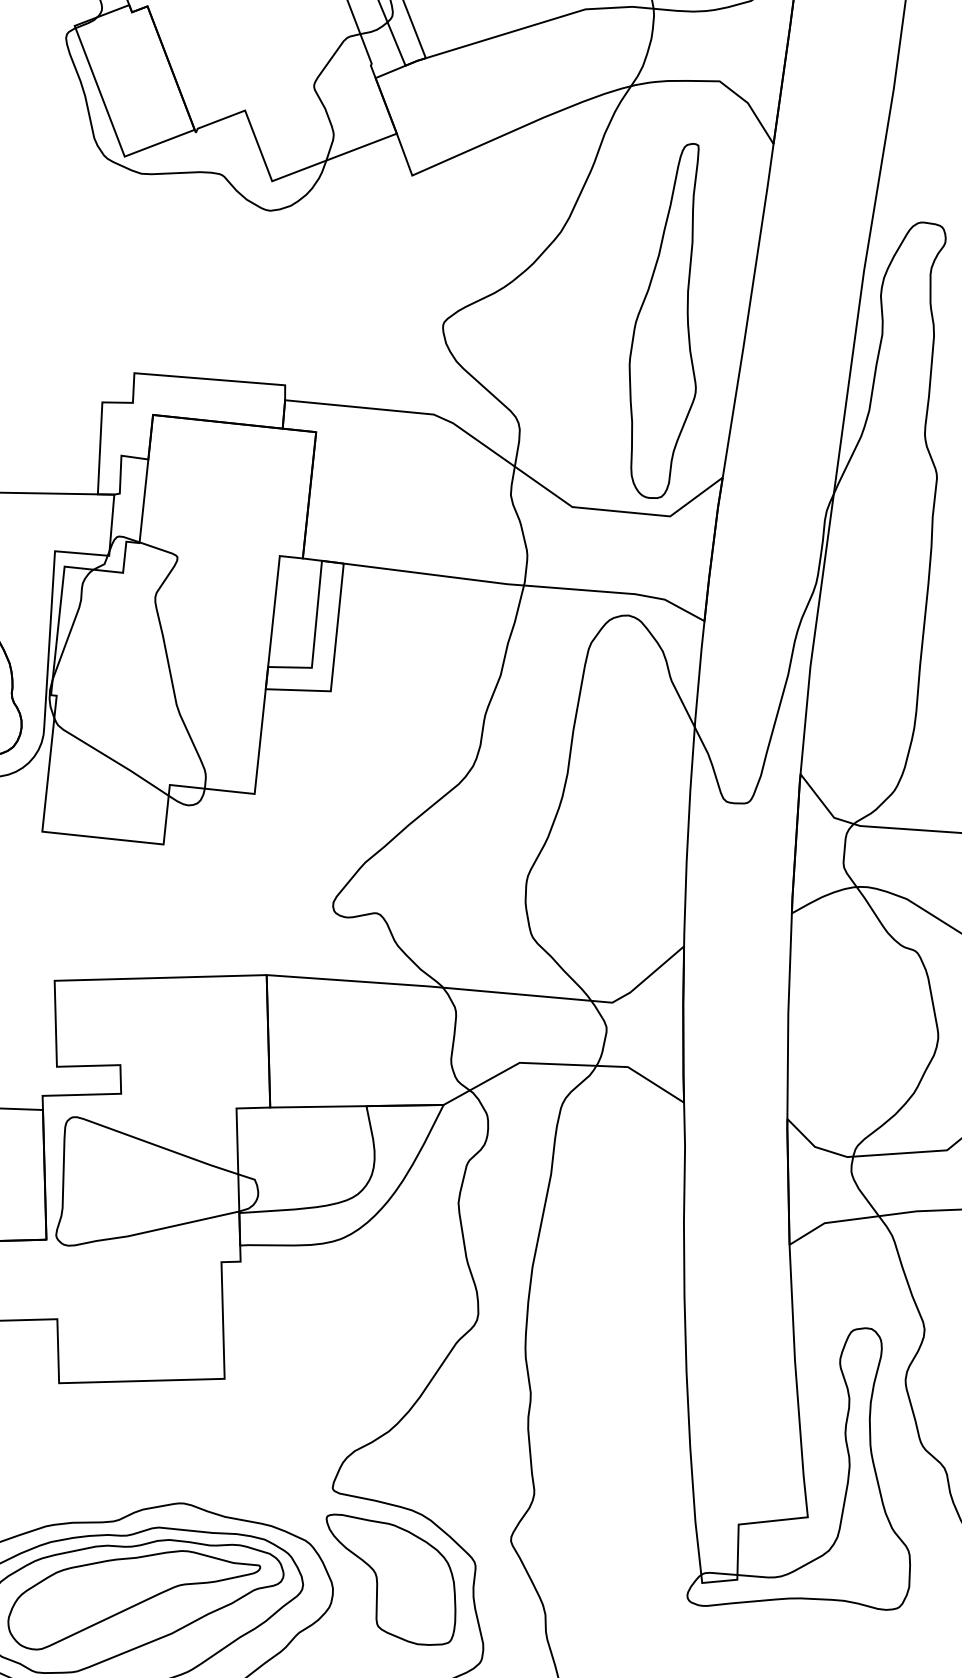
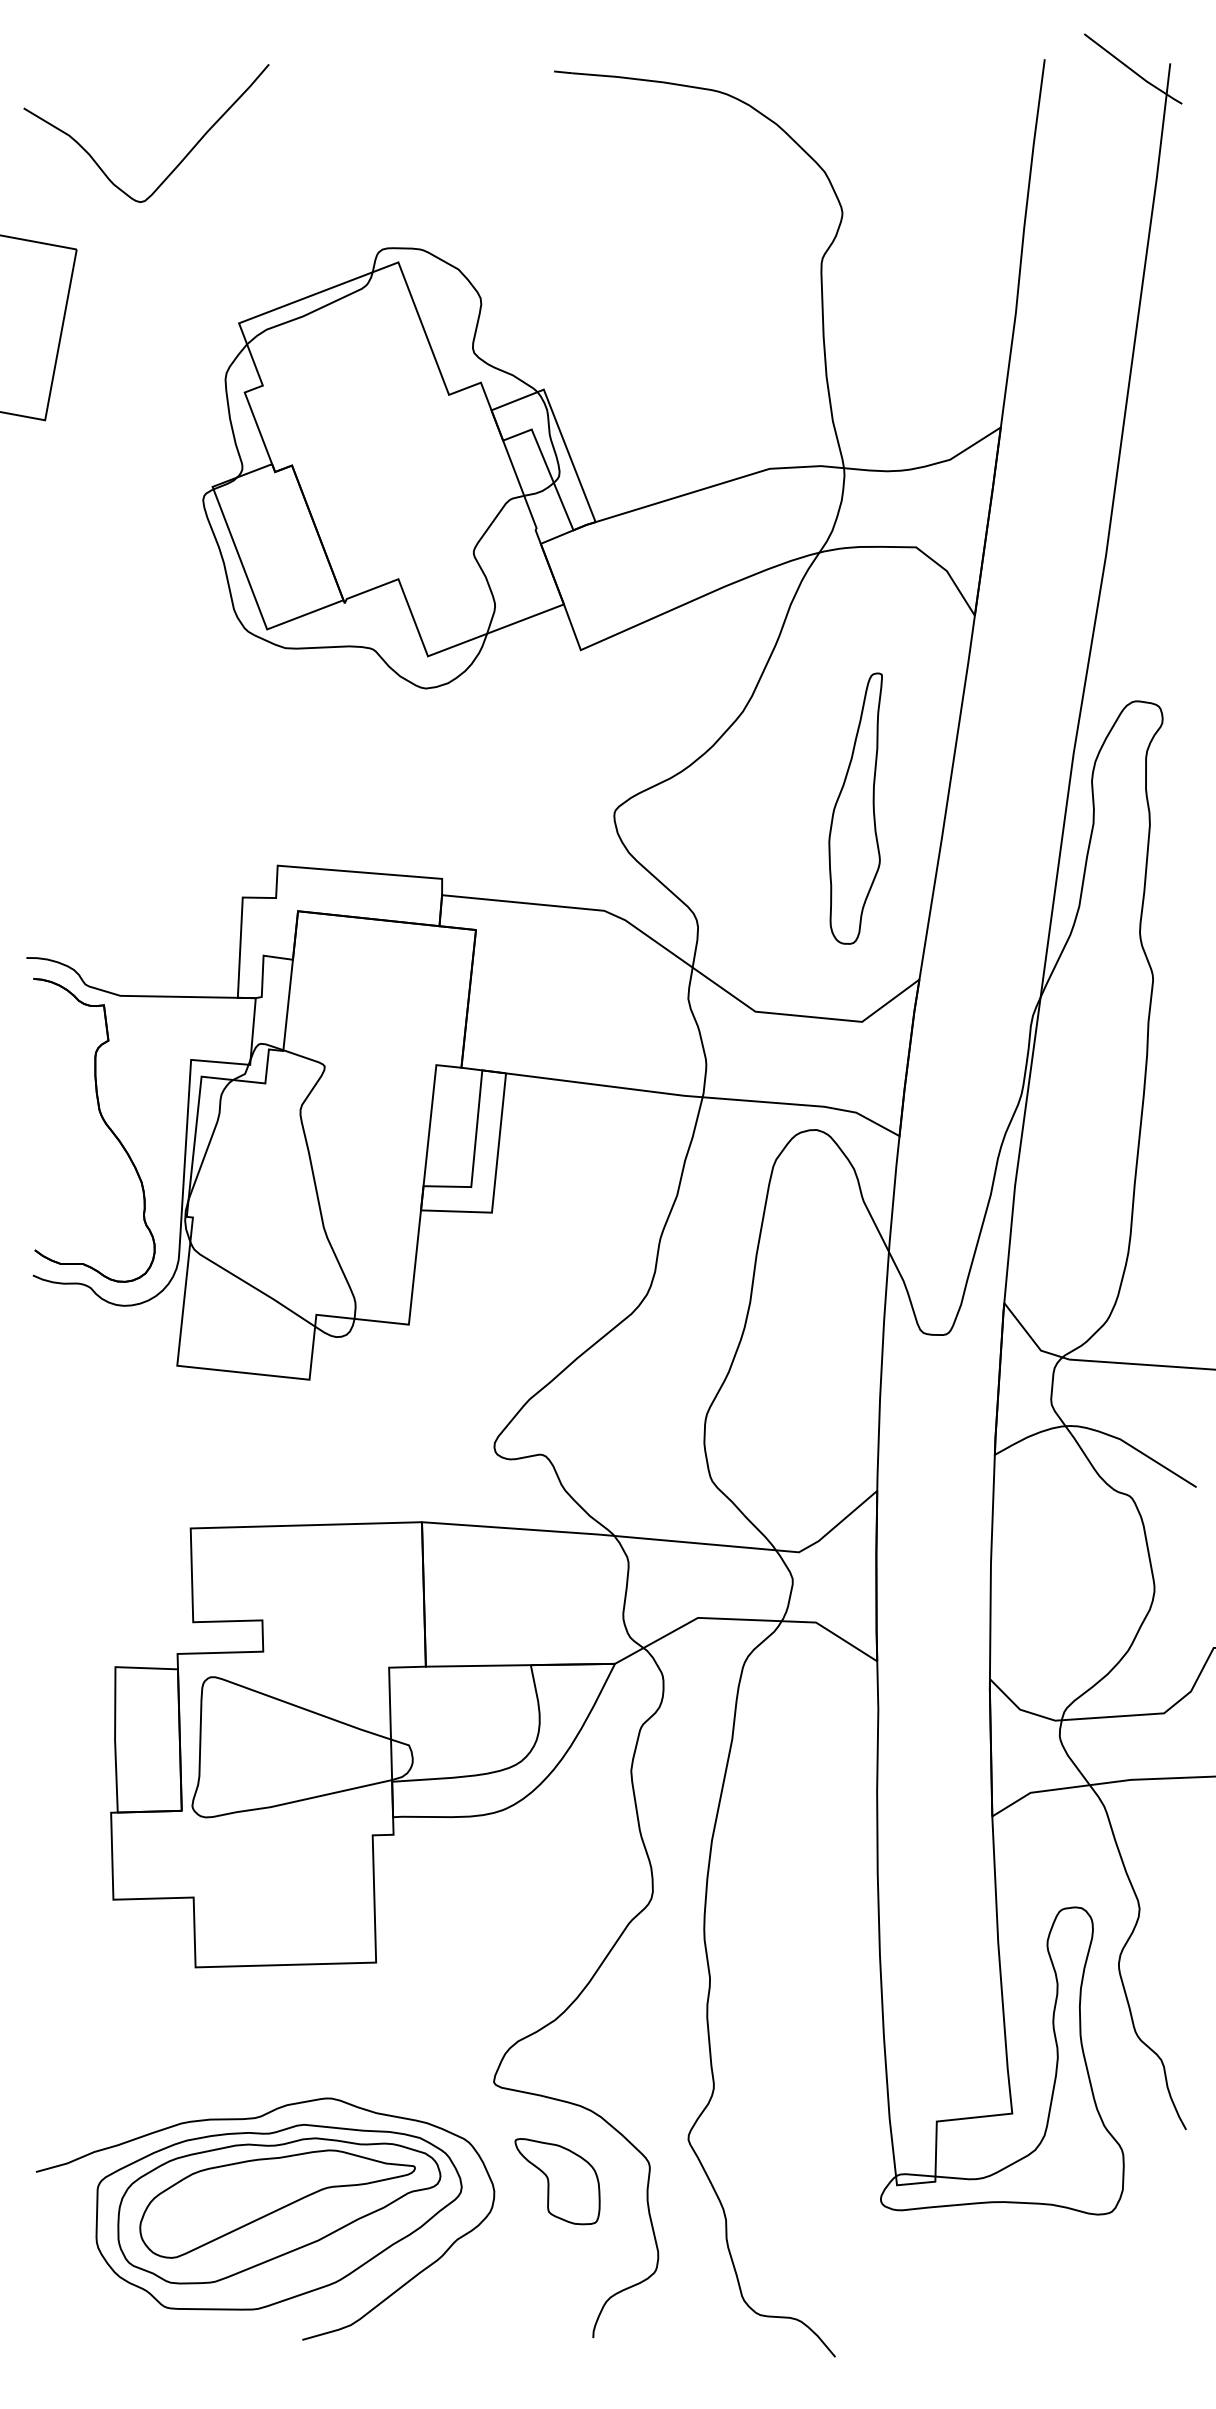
part: (664, 320) -> (855, 808), size x0.7
part: (390, 1579) -> (557, 2181), size x0.6

